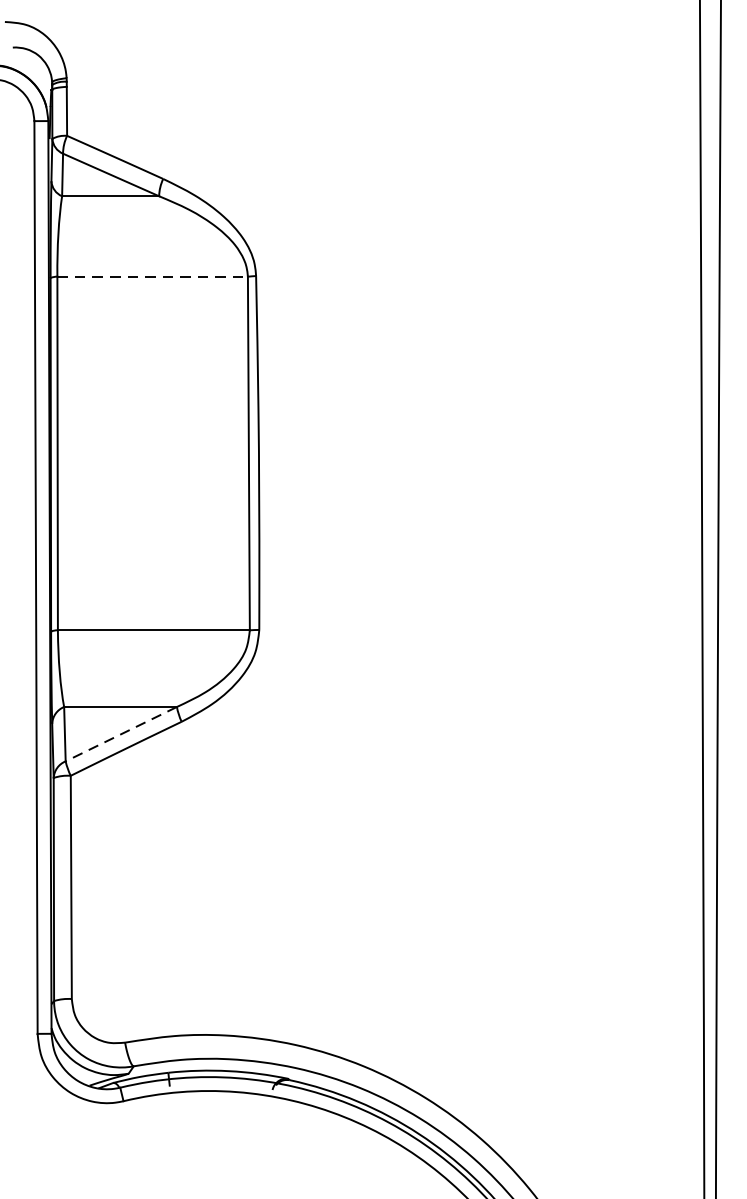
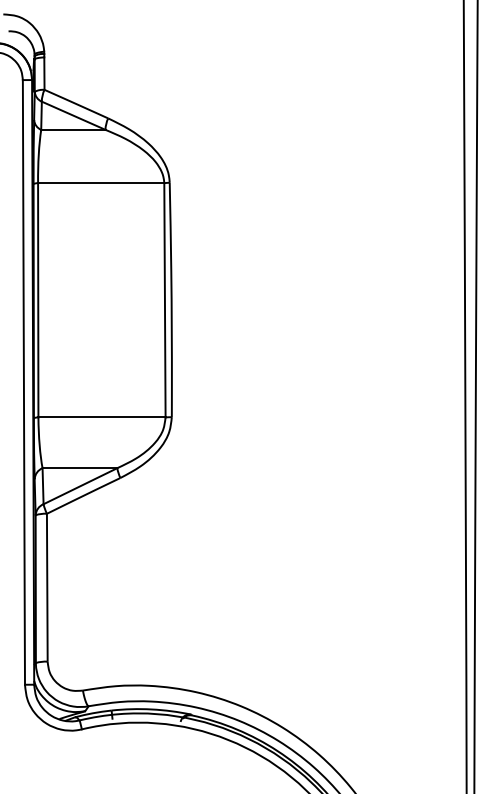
line: (153, 277) -> (101, 183), dashed -> solid
line: (119, 734) -> (79, 486), dashed -> solid

